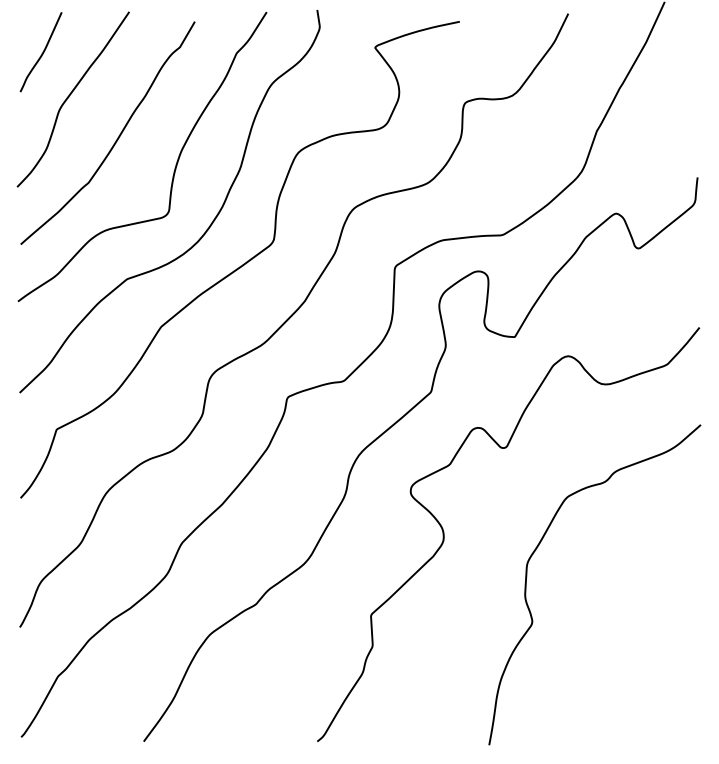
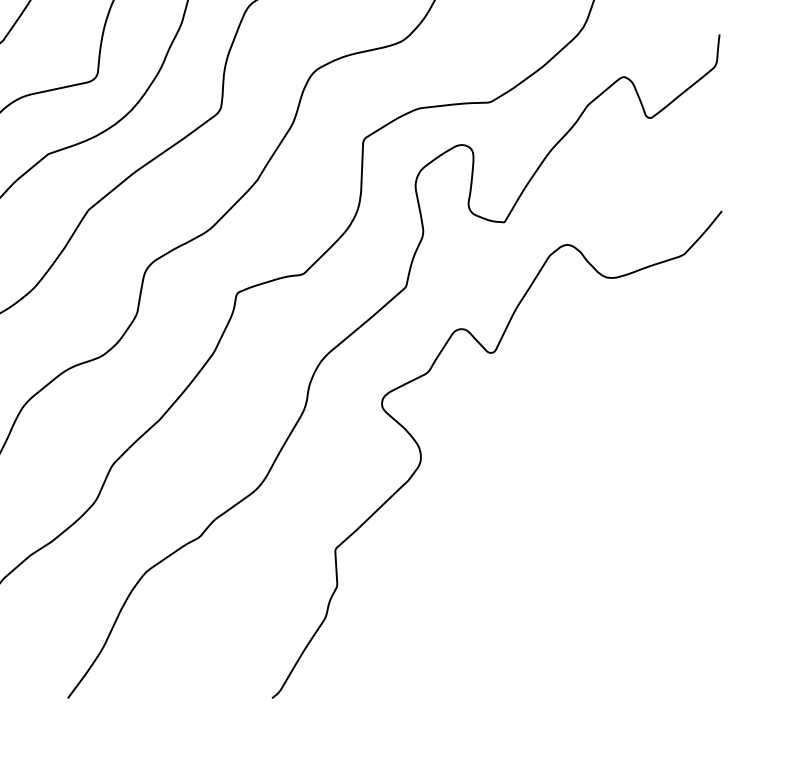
curve: (536, 550) -> (530, 473), removed

